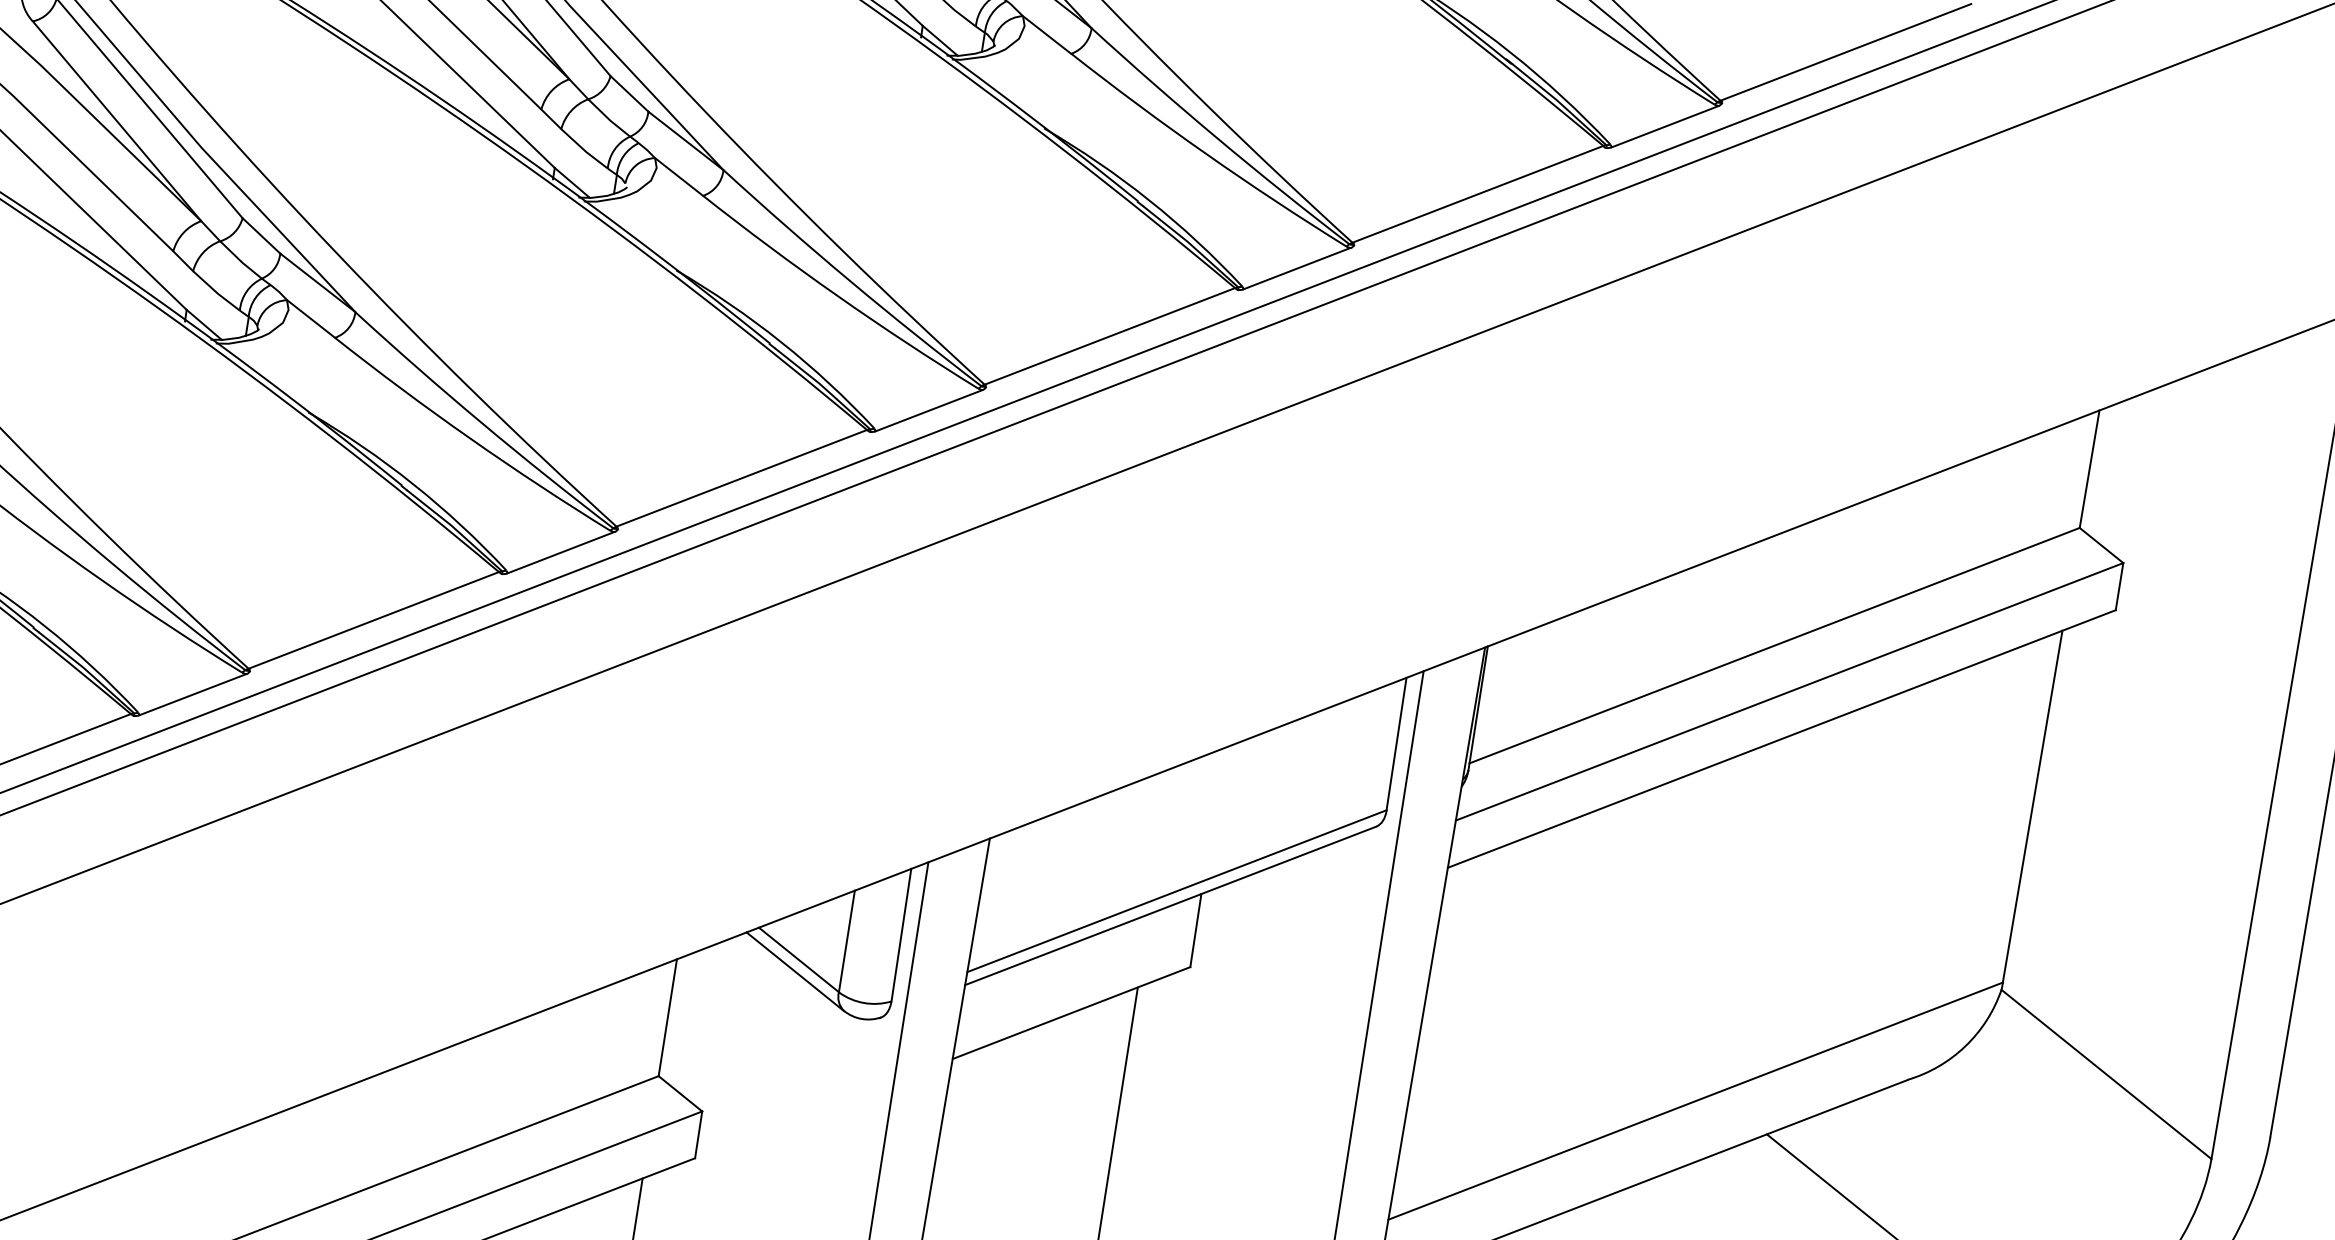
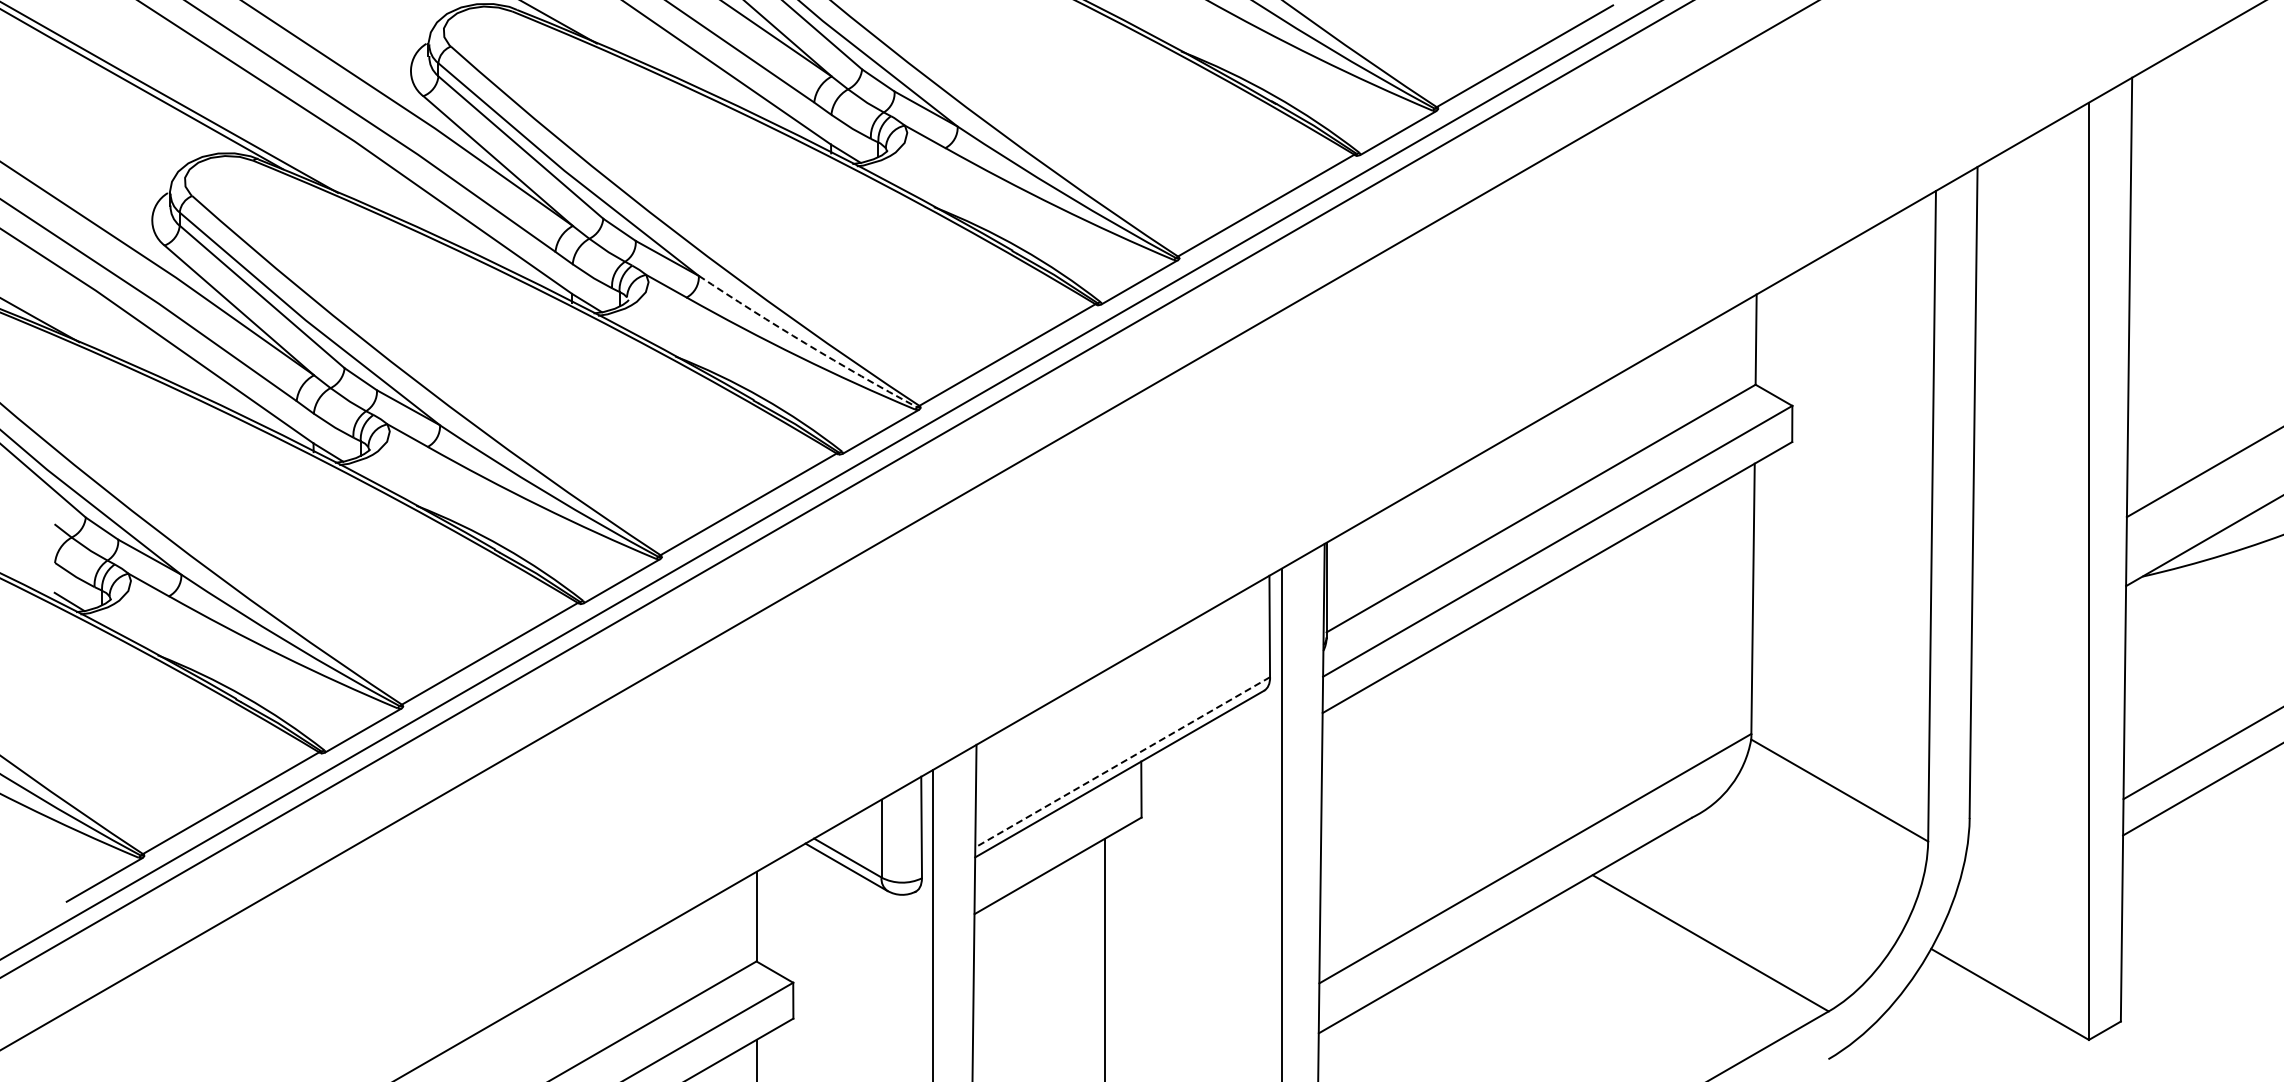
arc: (849, 281) -> (806, 344), solid -> dashed
line: (1176, 891) -> (1122, 762), solid -> dashed

